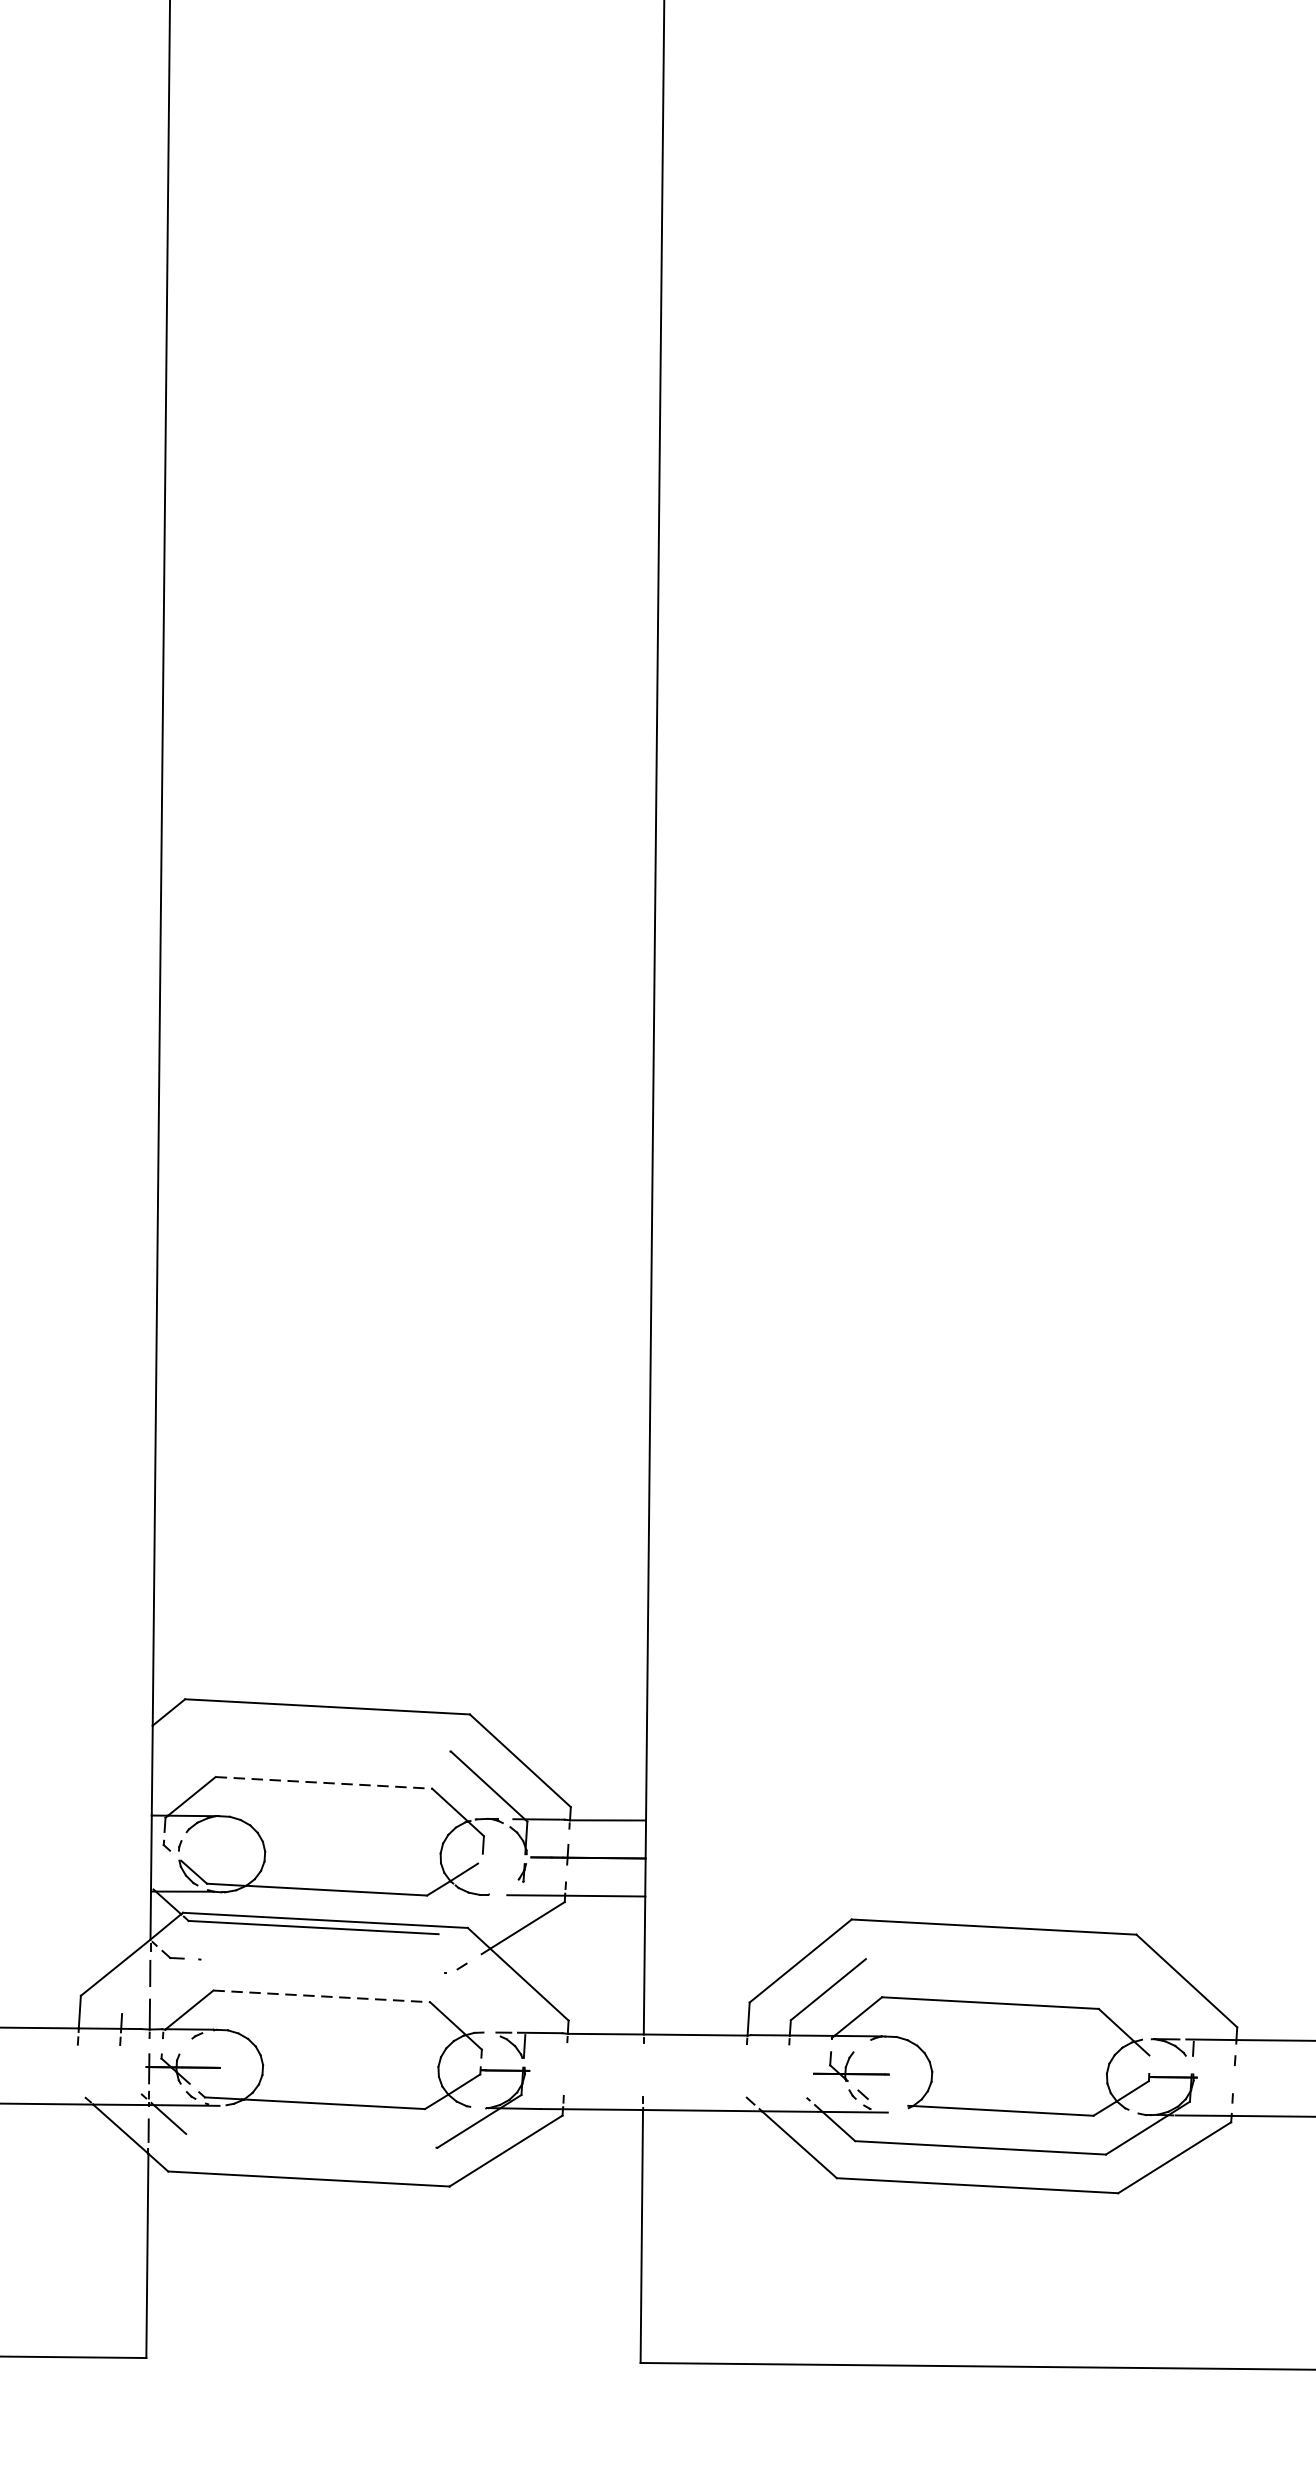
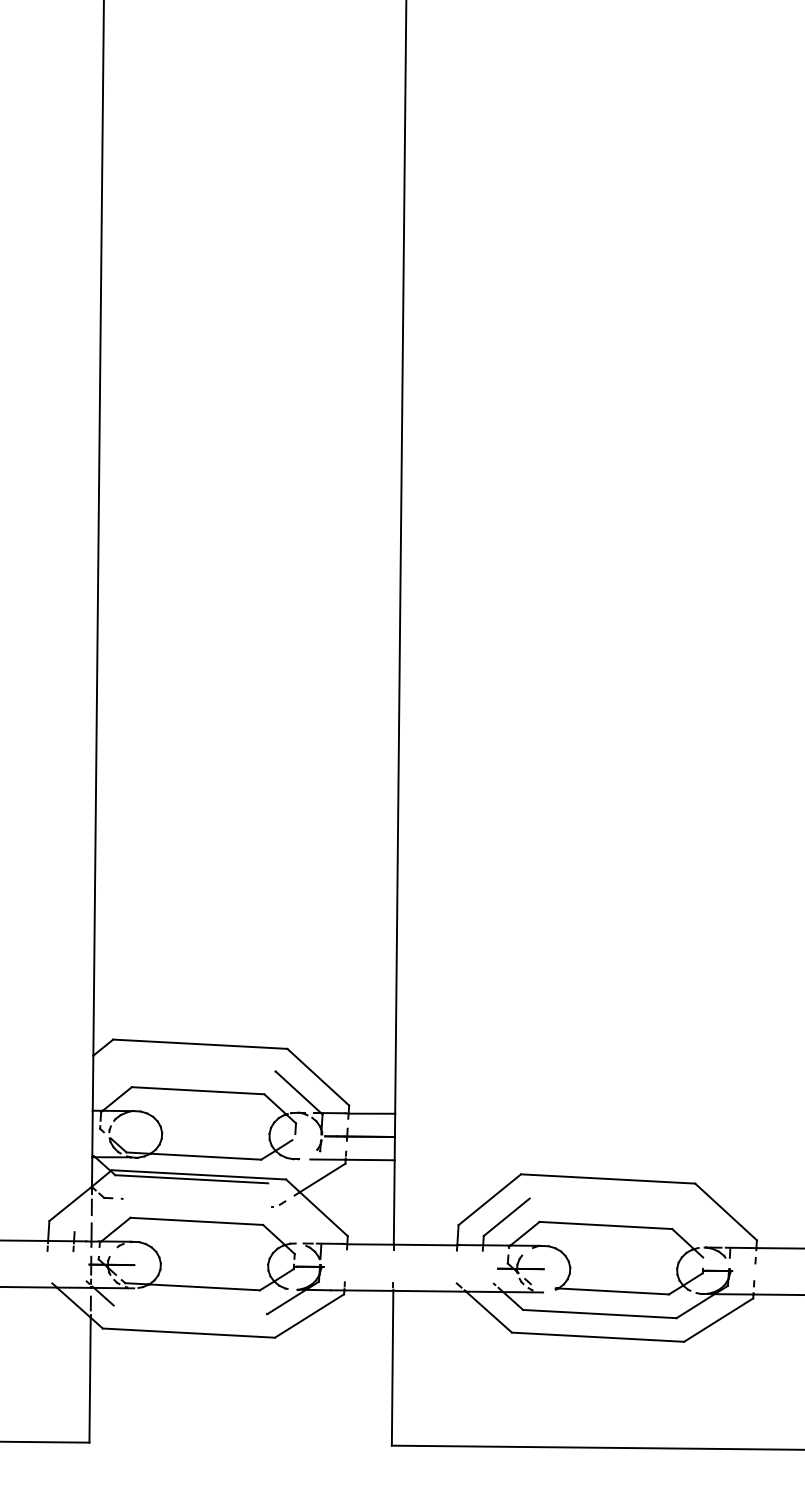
line: (324, 1782) -> (198, 1090), dashed -> solid
line: (322, 1996) -> (197, 1221), dashed -> solid

